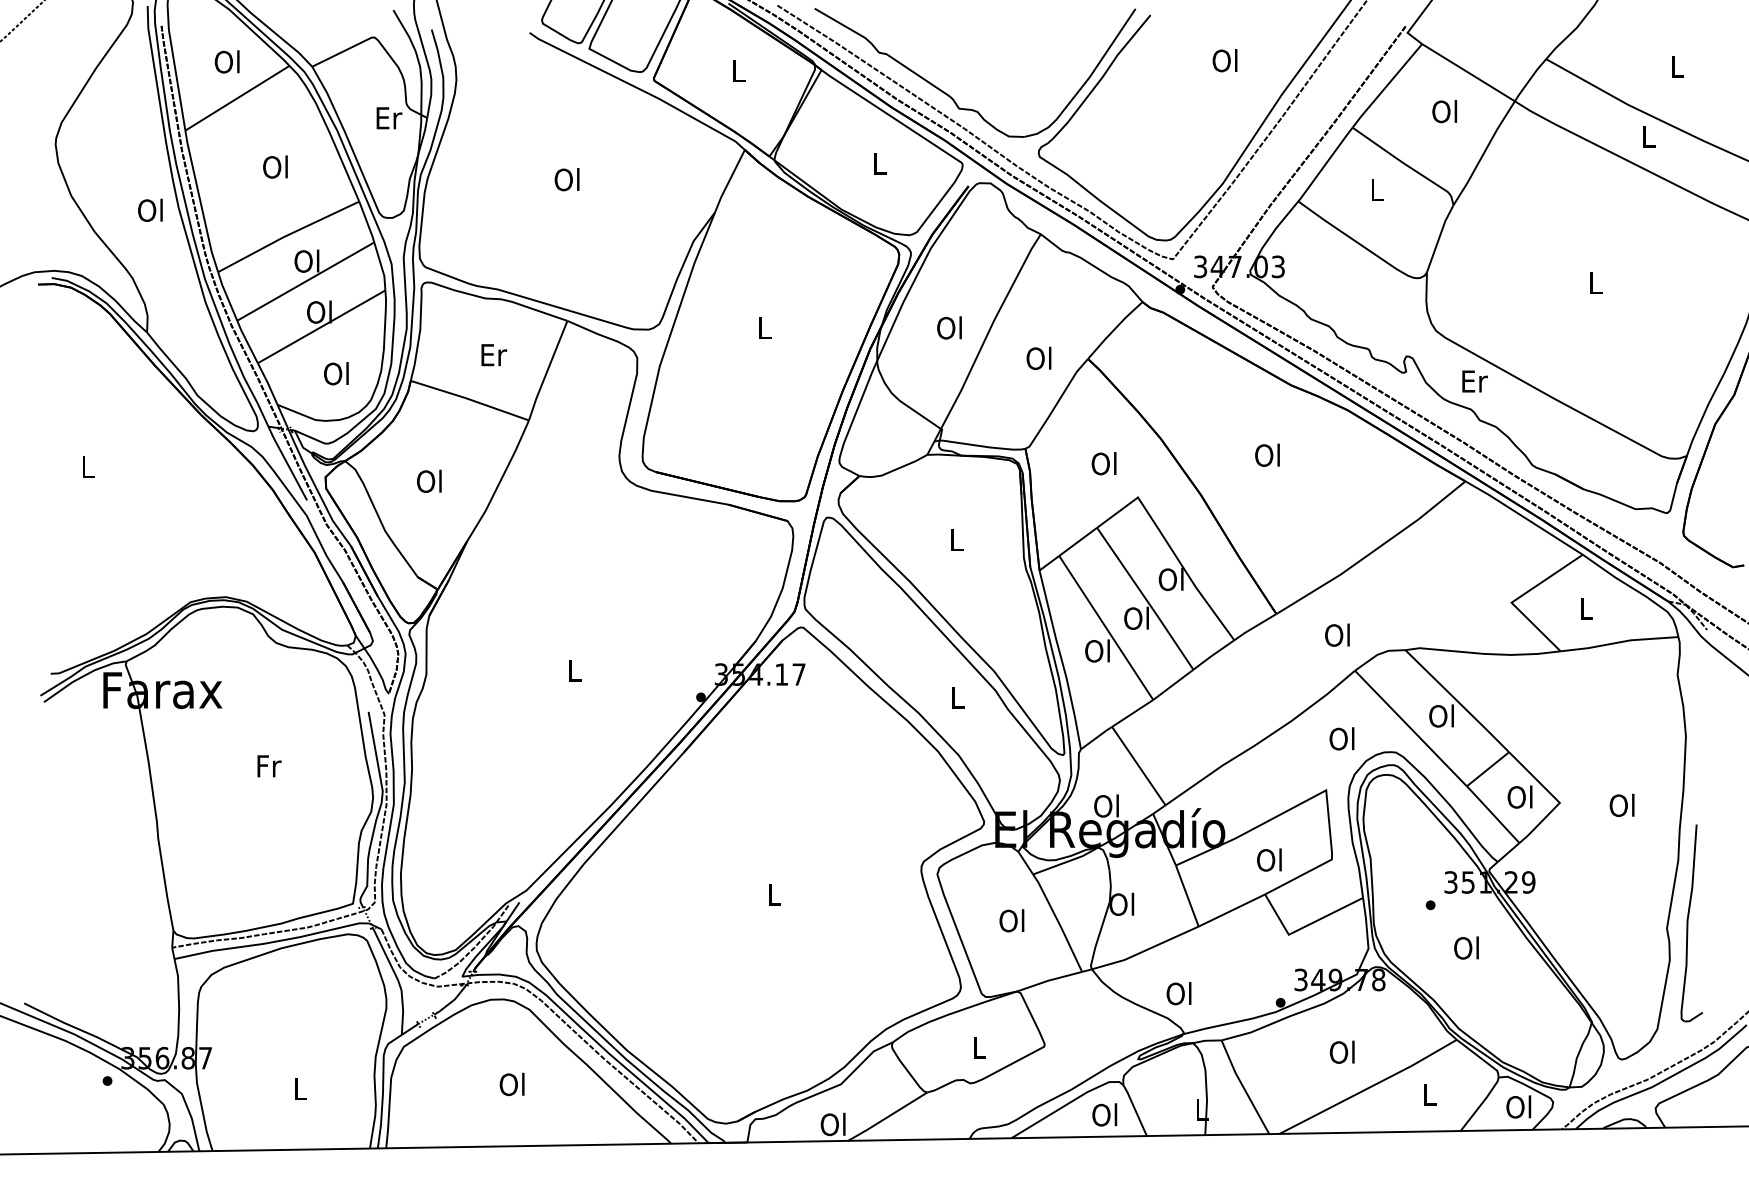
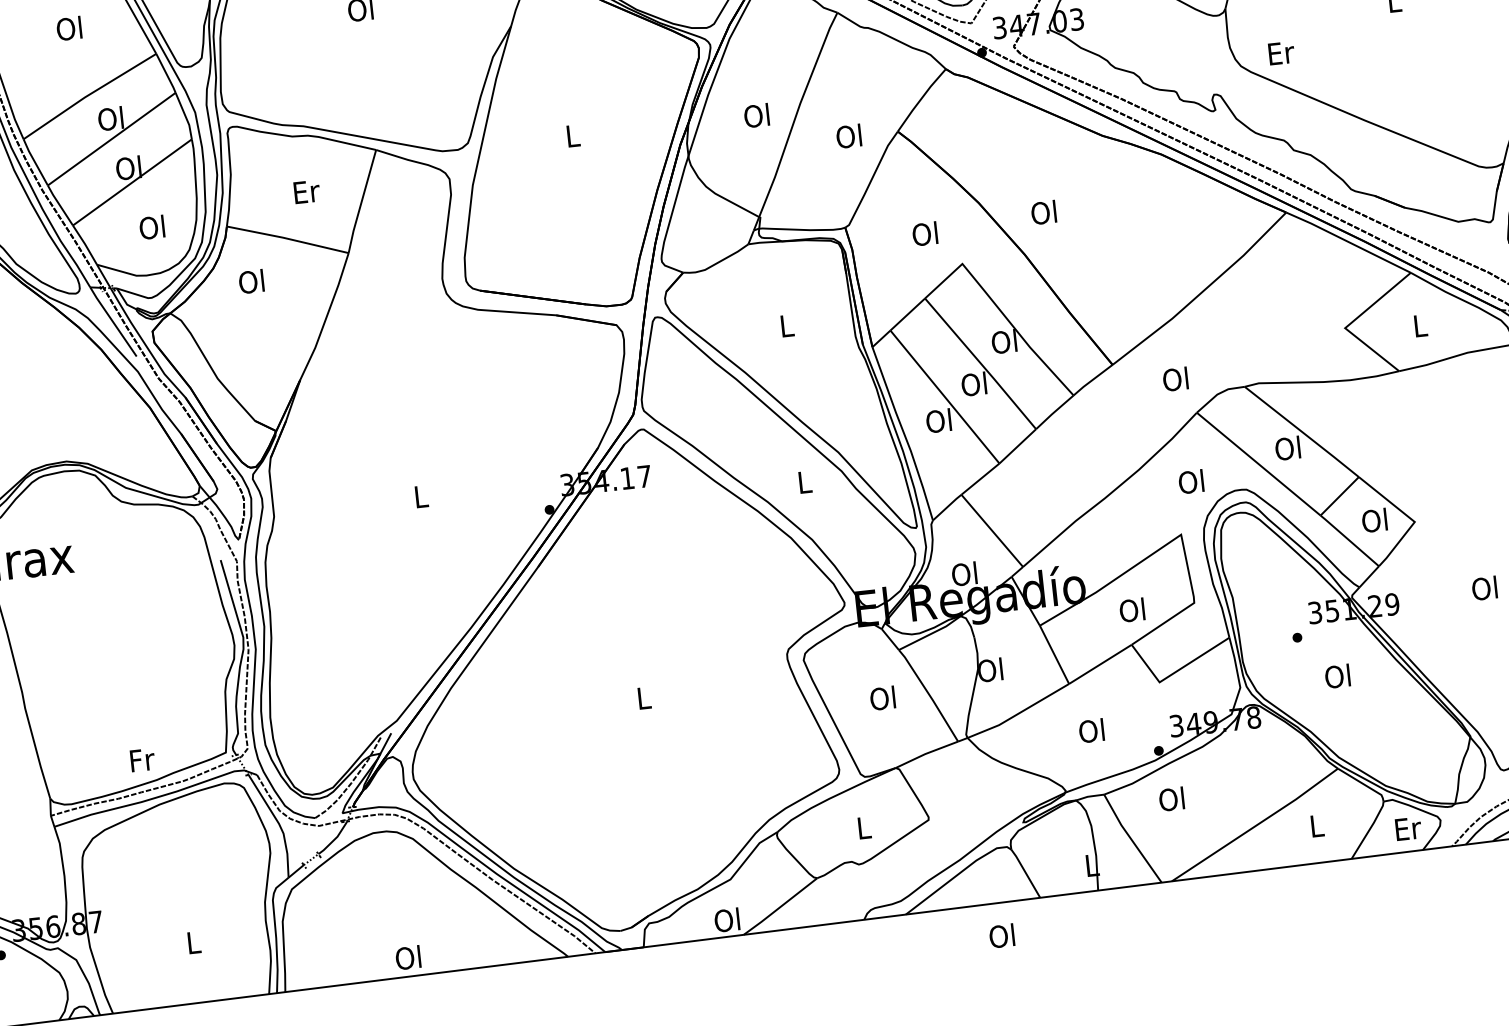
text: (1474, 381) -> (1281, 53), moved
text: (1267, 454) -> (1043, 211), moved
text: (429, 480) -> (251, 280), moved
text: (269, 766) -> (142, 760), moved
text: (1621, 804) -> (1483, 587), moved
text: (1178, 993) -> (1091, 730), moved
text: (1341, 1051) -> (1170, 798), moved
text: (511, 1084) -> (407, 957), moved
text: (1519, 1106) -> (1407, 828), Ol -> Er
text: (1104, 1114) -> (1001, 935), moved

